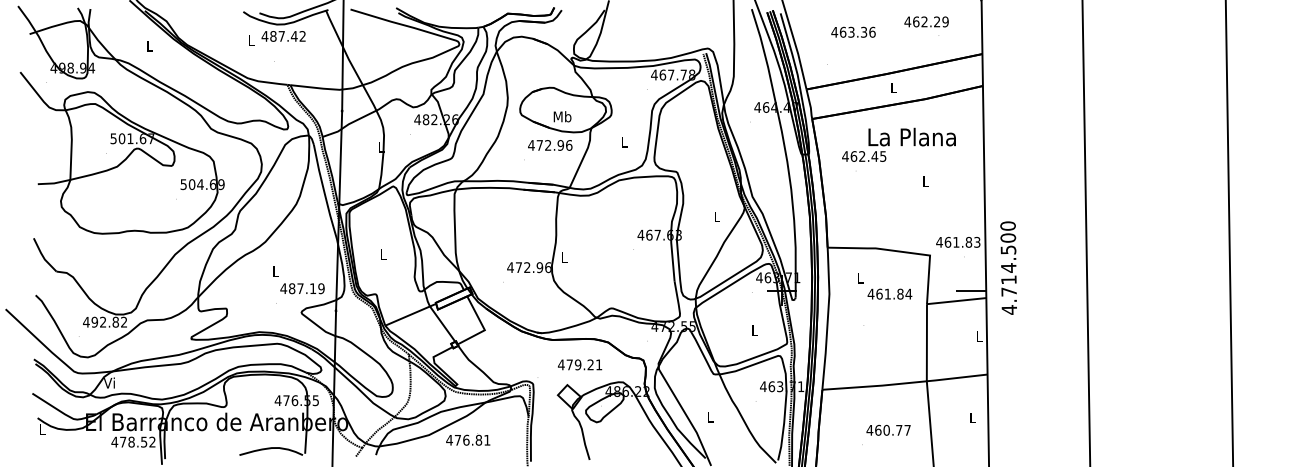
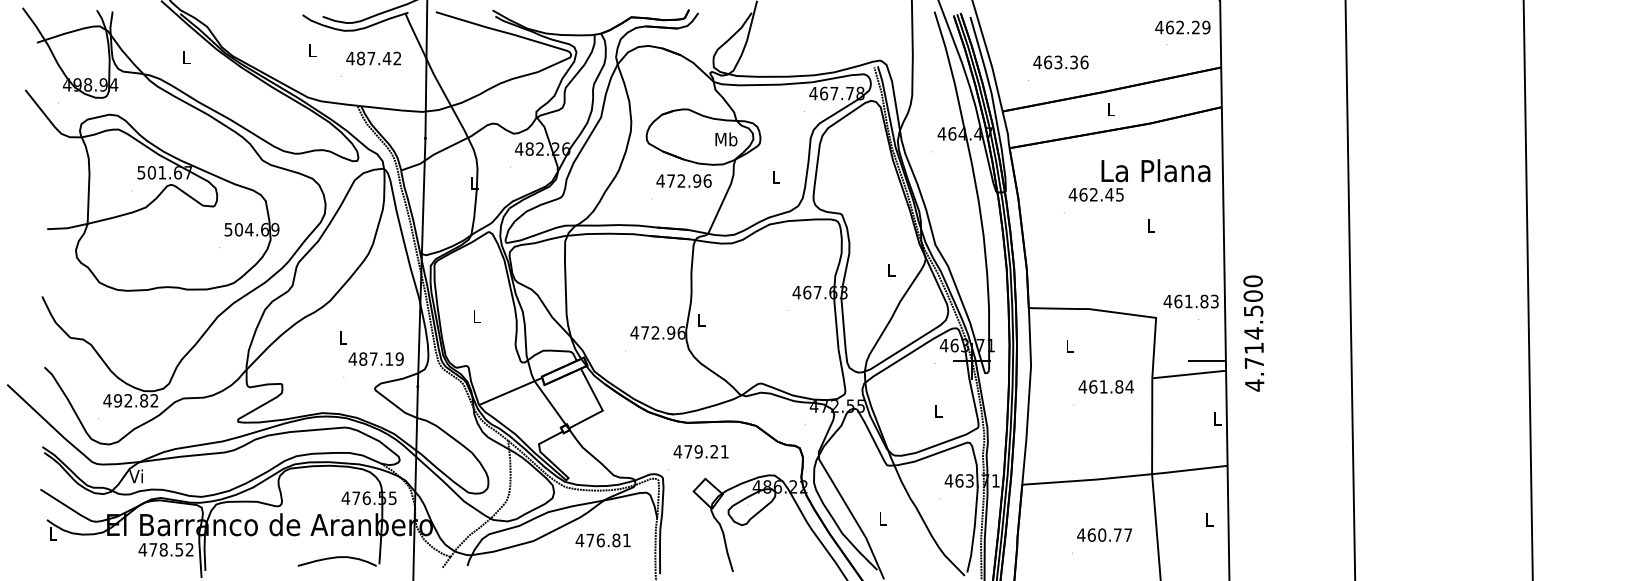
text: (926, 21) -> (1182, 27), moved
text: (853, 32) -> (1060, 62), moved
text: (283, 36) -> (373, 58), moved
text: (562, 116) -> (726, 139), moved
text: (898, 144) -> (1139, 180), moved
text: (889, 293) -> (1105, 386), moved
text: (579, 364) -> (700, 451), moved
text: (467, 439) -> (602, 539), moved

